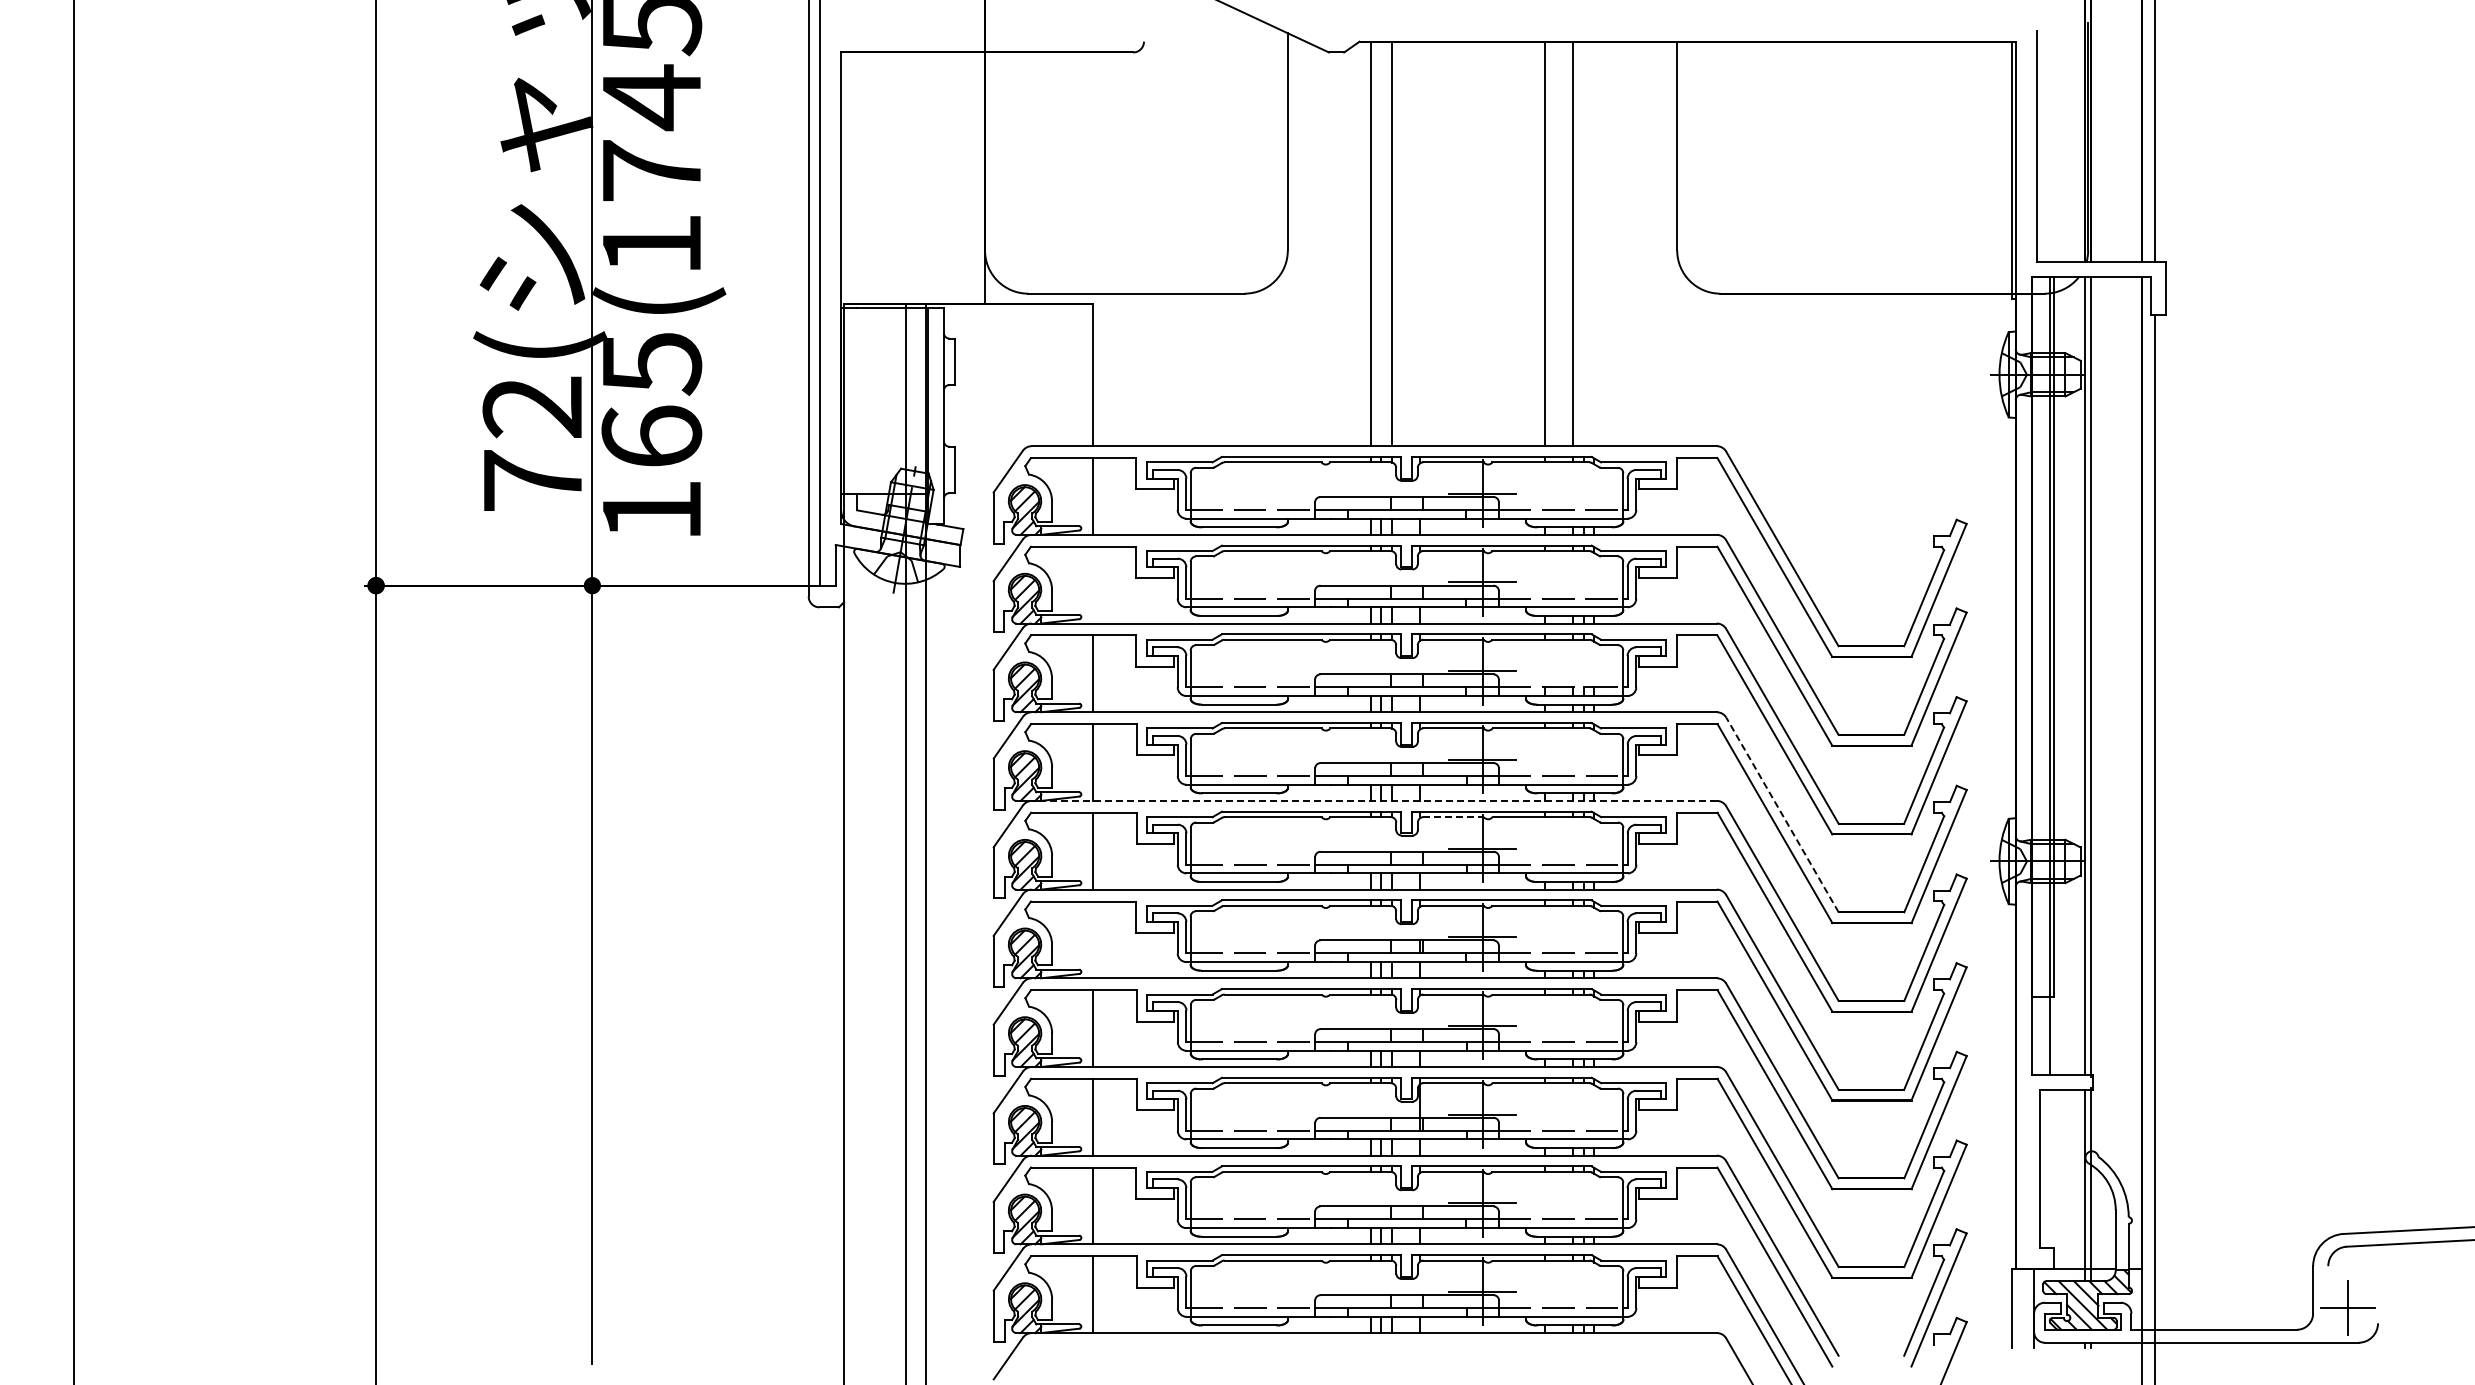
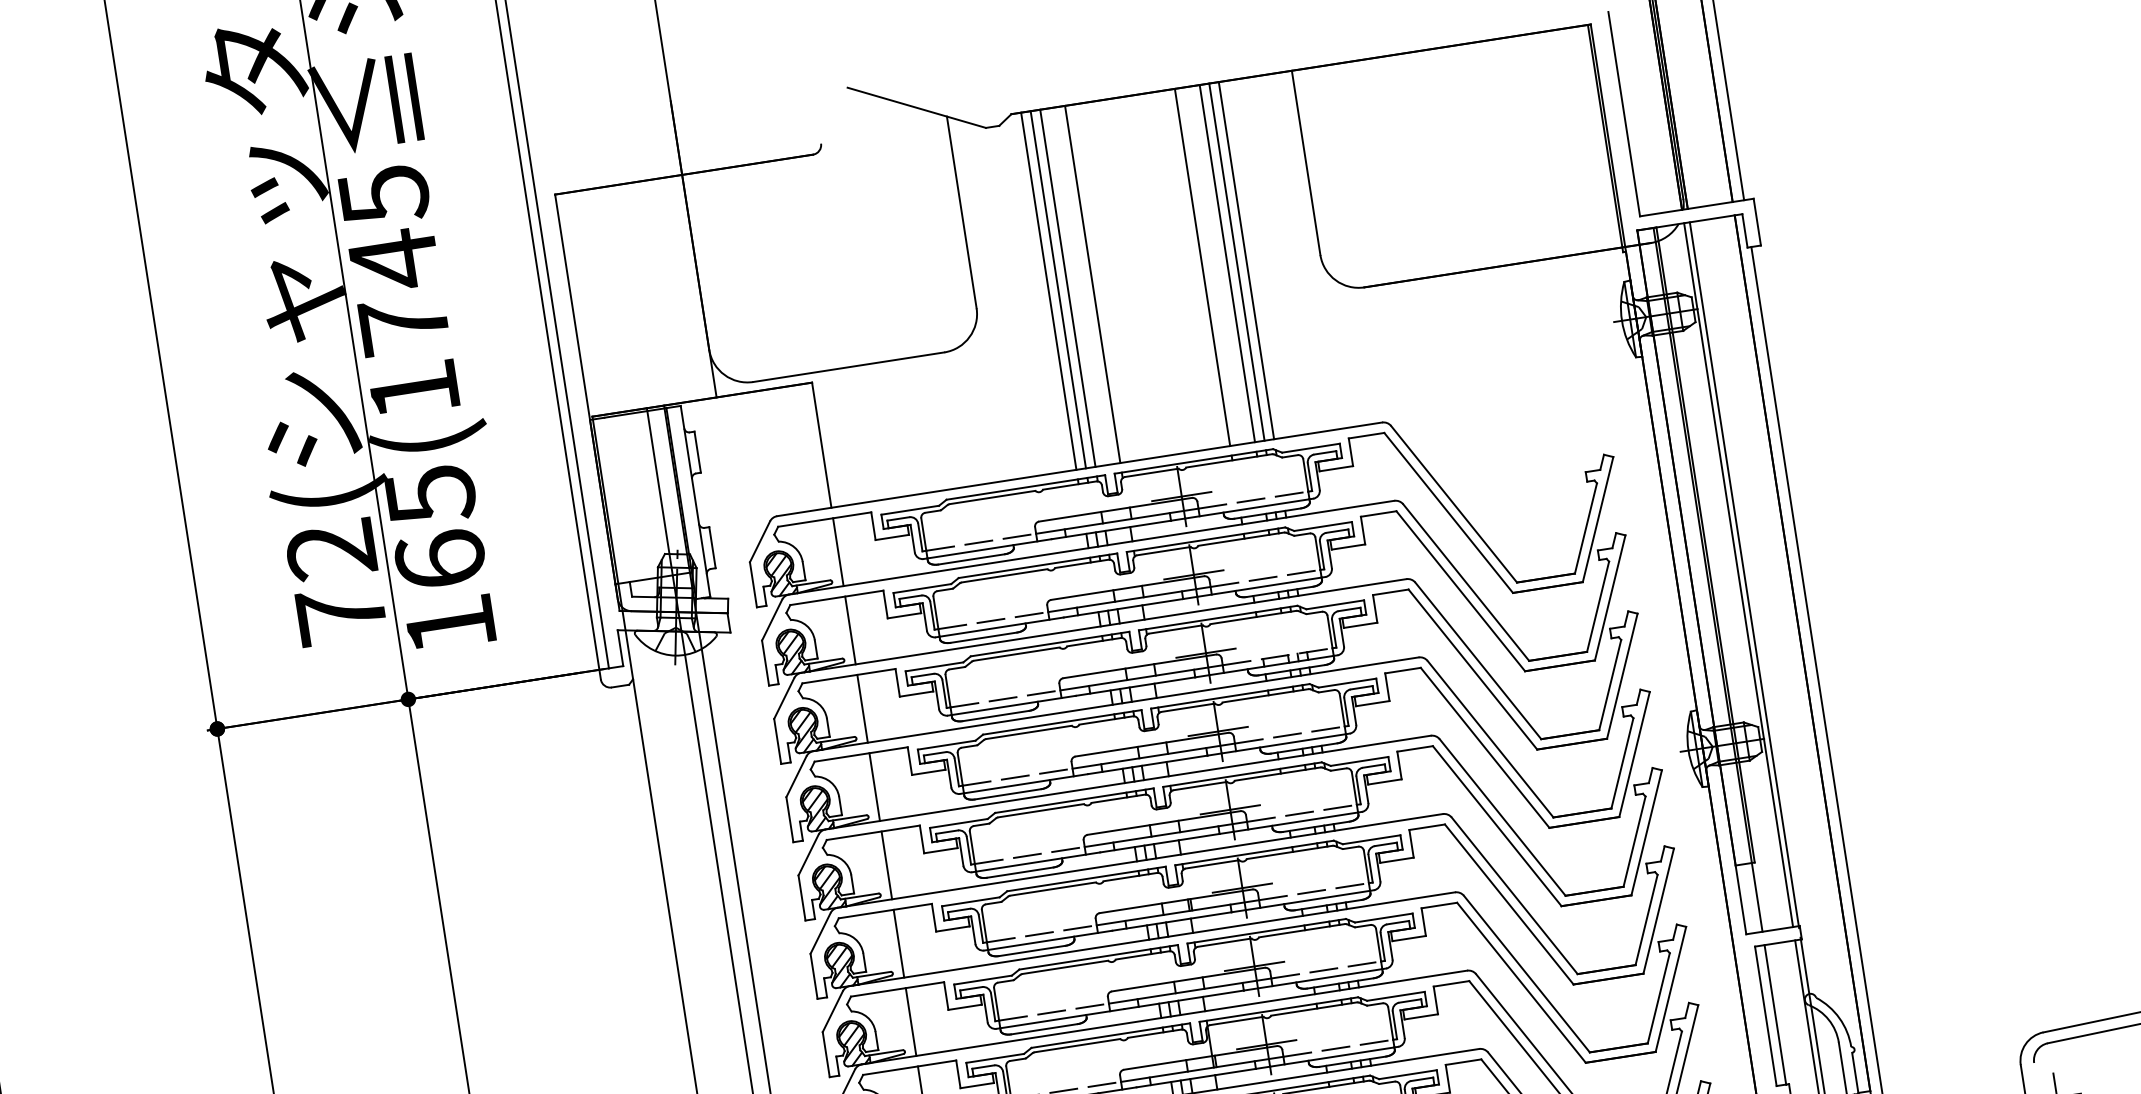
line: (1381, 243) -> (1058, 289), added
line: (1420, 243) -> (1092, 284), added
line: (1583, 243) -> (1236, 261), added
line: (1594, 243) -> (1246, 260), added
line: (1093, 584) -> (850, 629), added
line: (1374, 800) -> (1128, 782), dashed -> solid
line: (1782, 814) -> (1490, 738), dashed -> solid
line: (1454, 817) -> (1201, 786), dashed -> solid
line: (1093, 939) -> (899, 943), added
line: (2050, 1168) -> (1775, 1014), added

